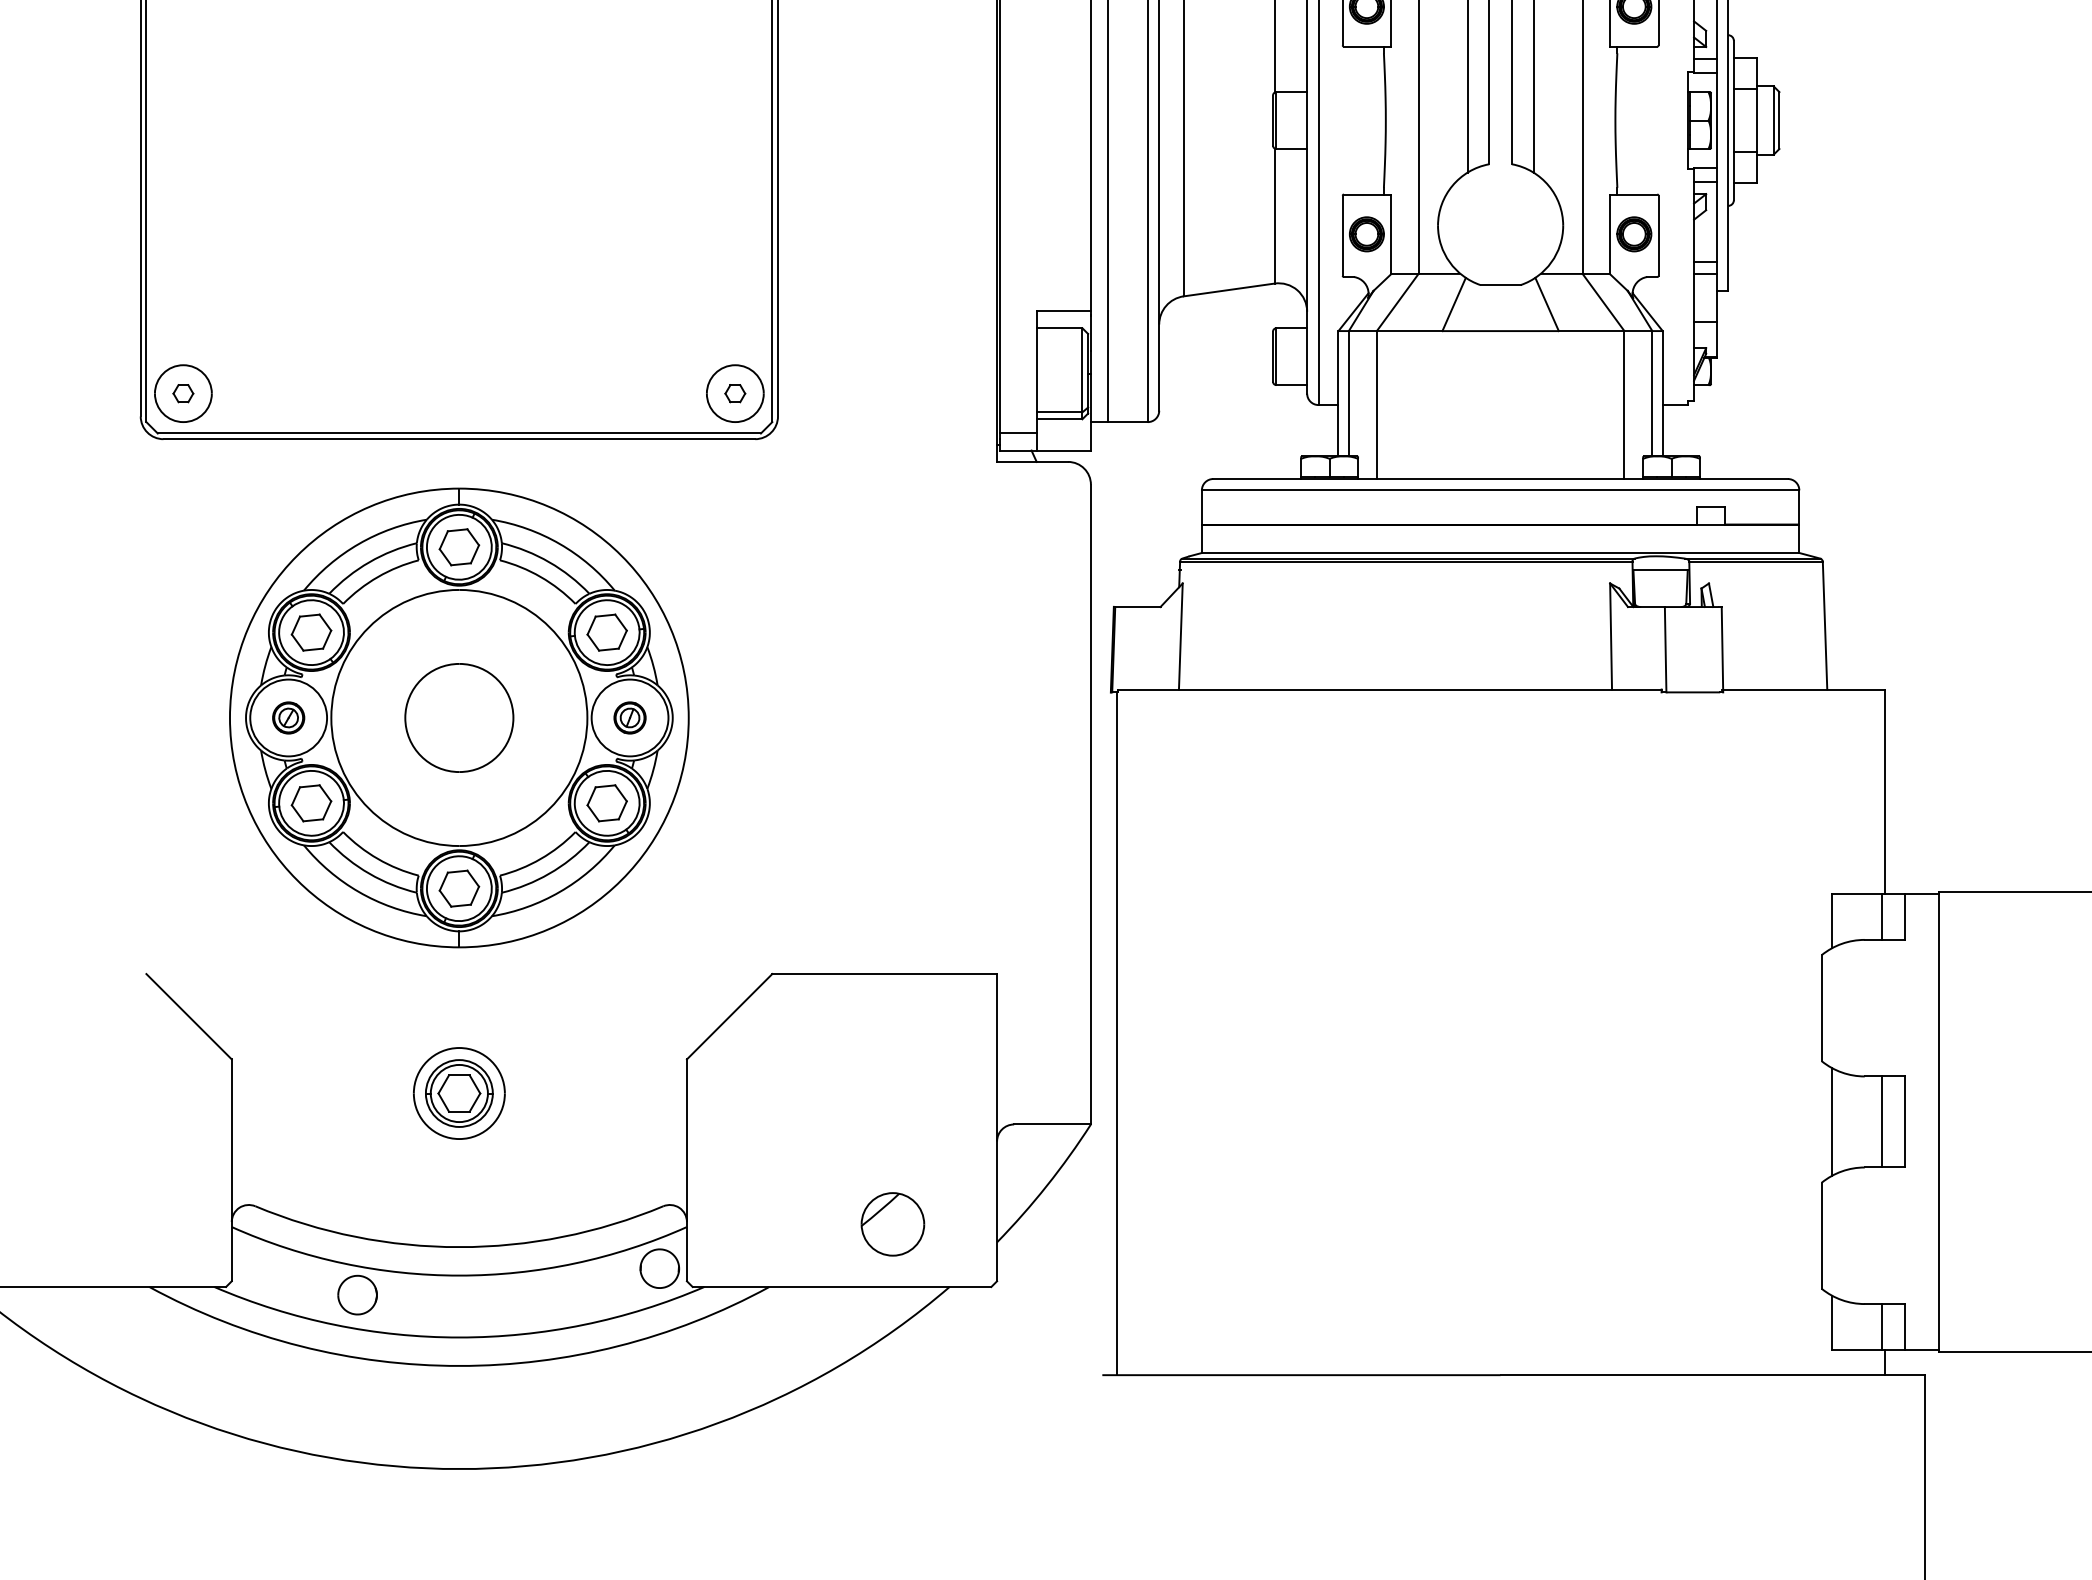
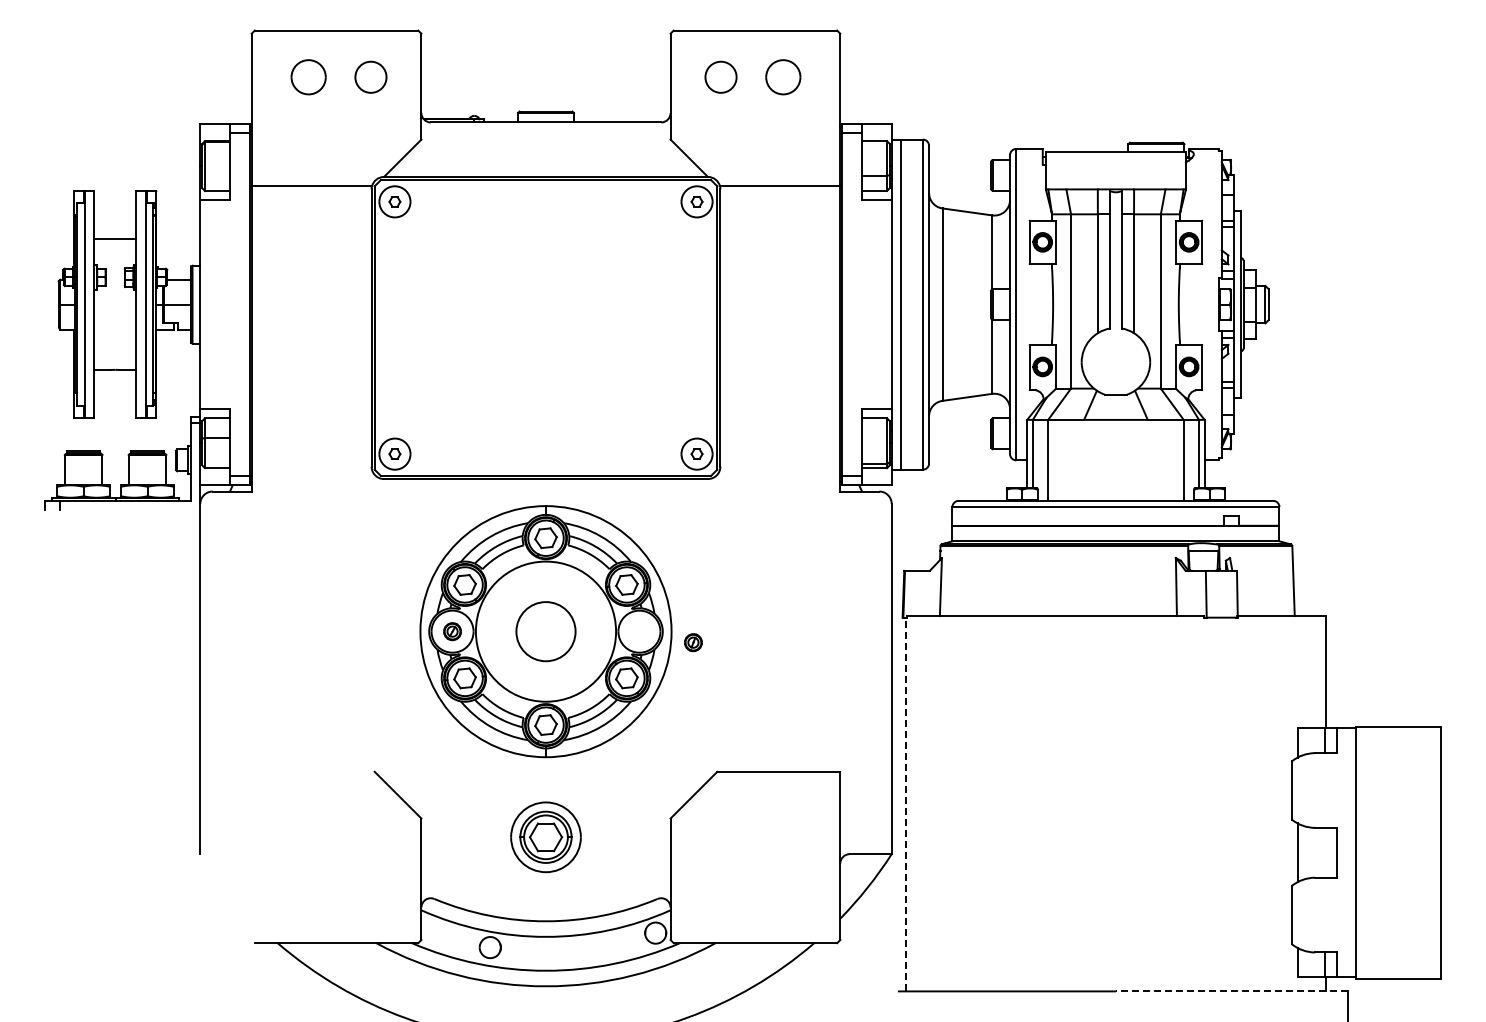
part: (630, 717) -> (693, 642), moved
line: (1116, 1033) -> (905, 804), solid -> dashed
part: (458, 1092) -> (545, 836), size x1.4
line: (1881, 1121) -> (1324, 852), removed
part: (893, 1223) -> (783, 908), removed
line: (1711, 1375) -> (1231, 991), solid -> dashed

